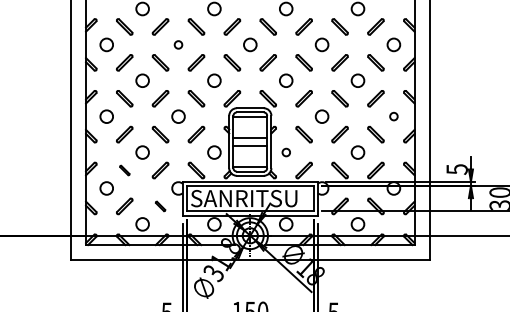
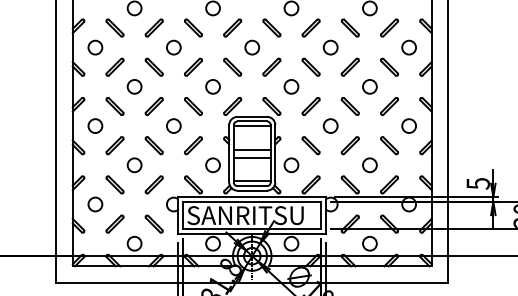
circle: (178, 44) -> (173, 47), size x1.67
circle: (393, 116) -> (408, 125), size x1.67
circle: (286, 152) -> (291, 165), size x1.67
part: (124, 170) -> (114, 184), size x1.67
part: (160, 206) -> (154, 224), size x1.67

